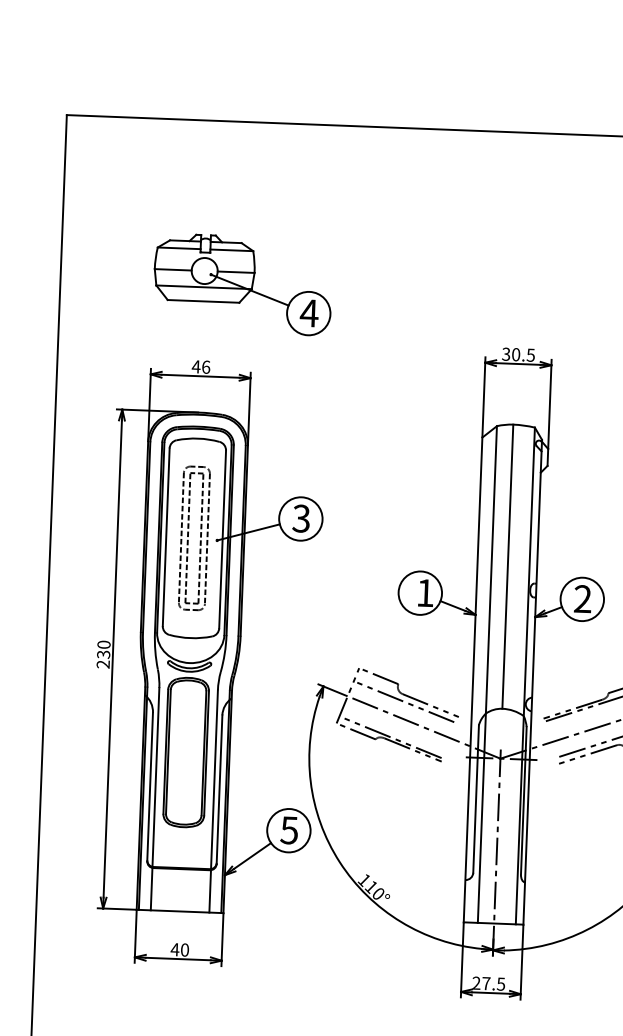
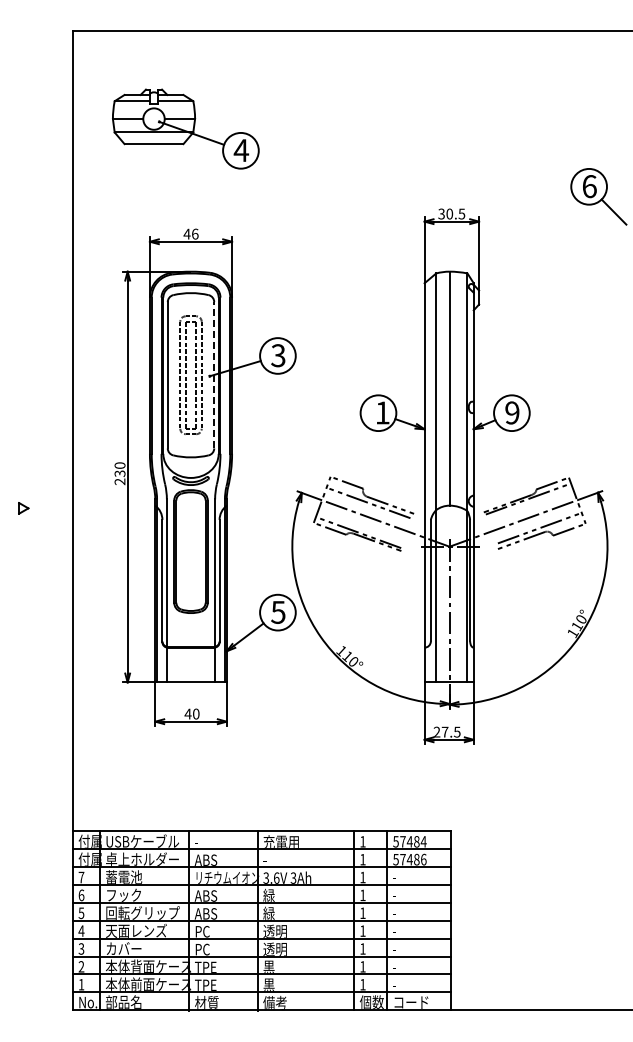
part: (242, 283) -> (185, 128), moved
line: (222, 538) -> (214, 374), solid -> dashed
text: (583, 598) -> (512, 412), 2 -> 9

